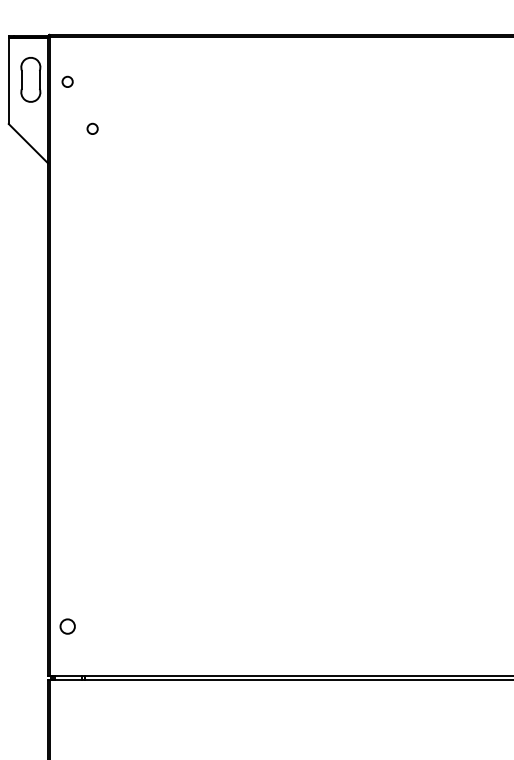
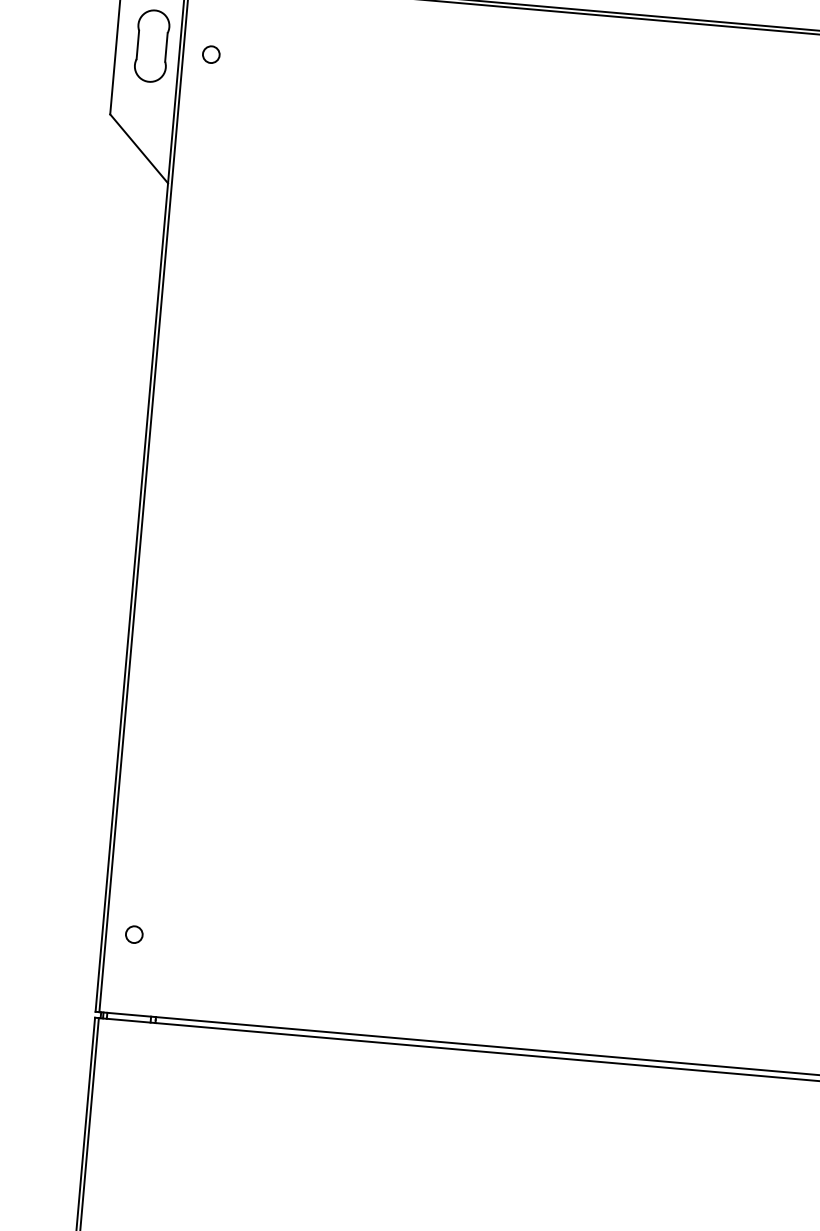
circle: (92, 128) -> (244, 133), removed
circle: (67, 626) -> (134, 934), size x0.71

